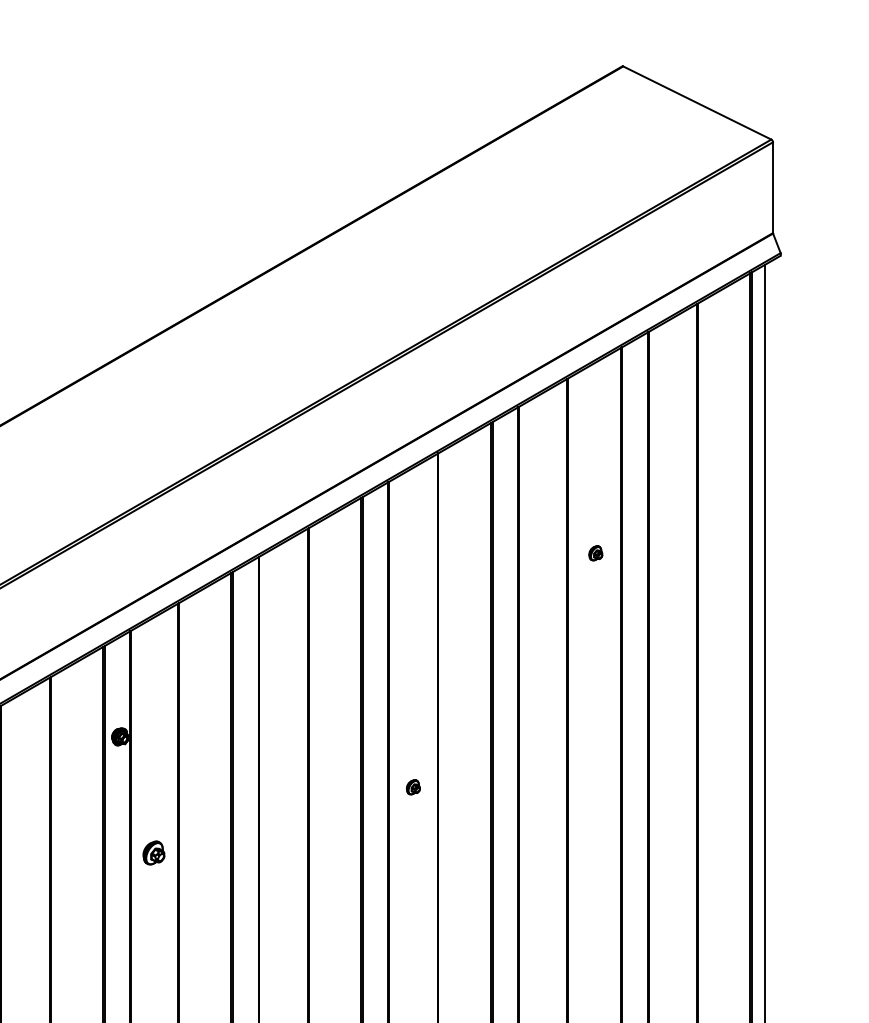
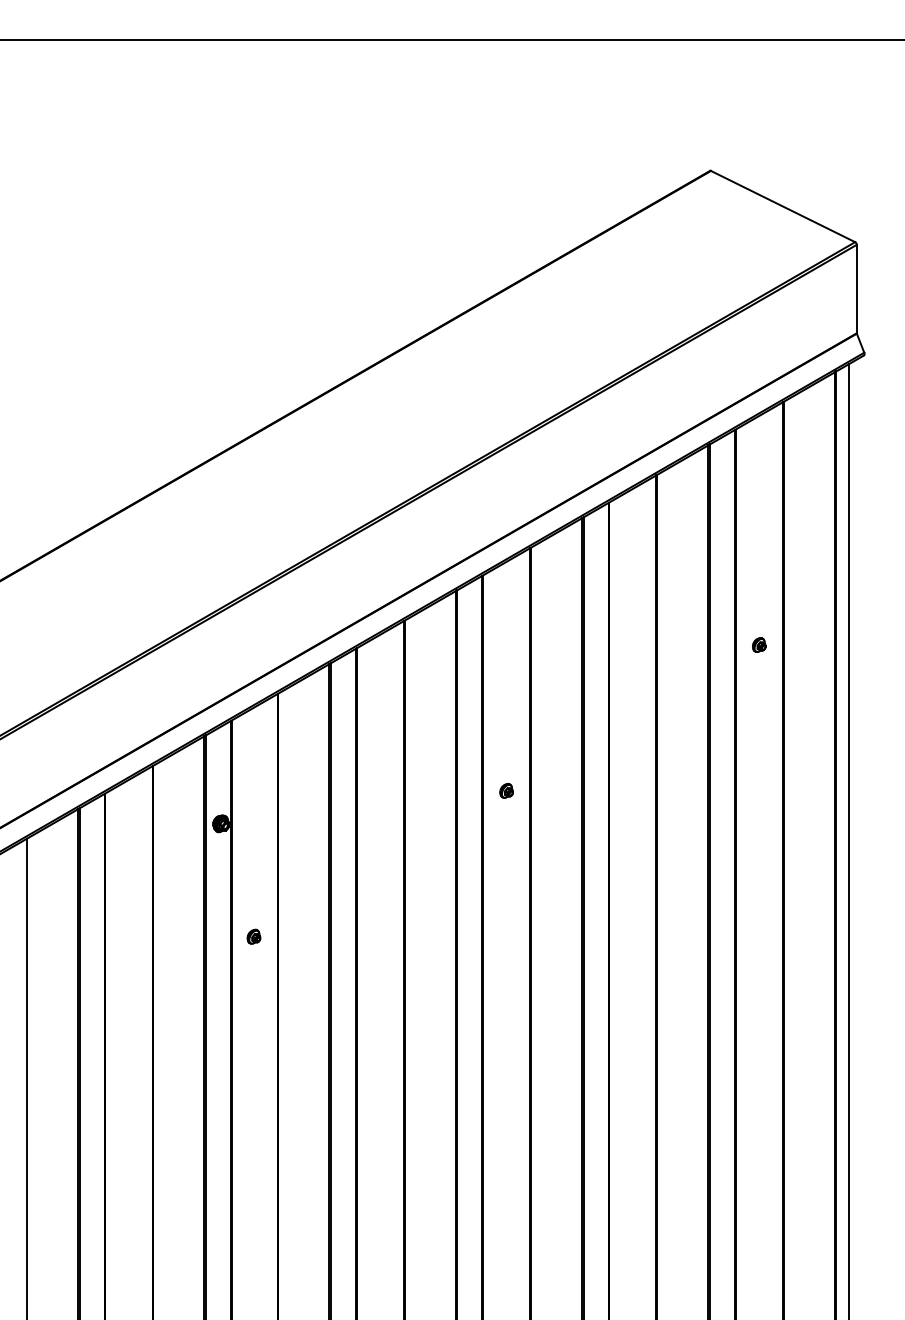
part: (596, 552) -> (759, 644), moved
part: (413, 786) -> (506, 790), moved
part: (153, 852) -> (253, 936), size x0.62

